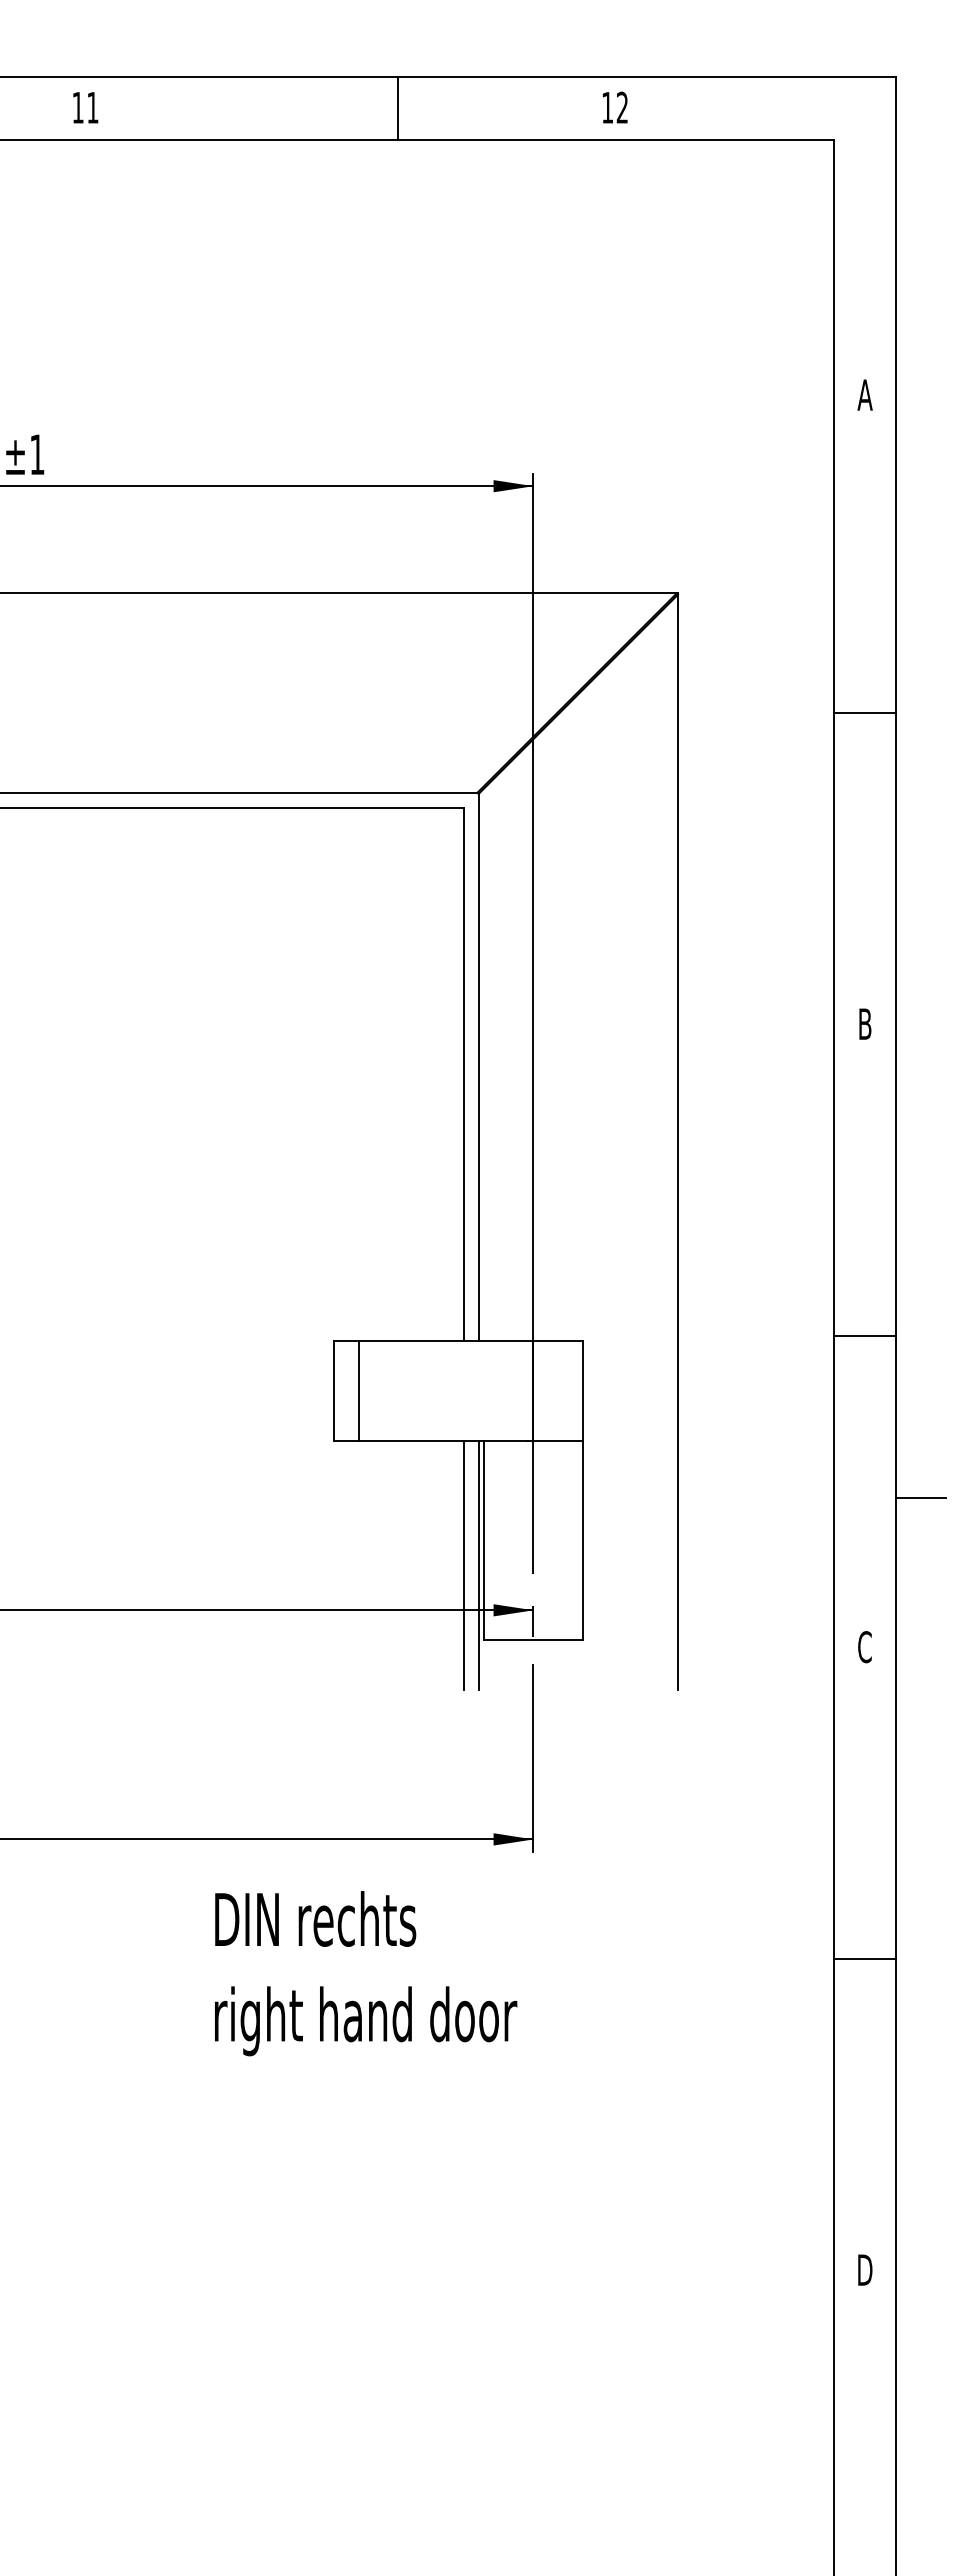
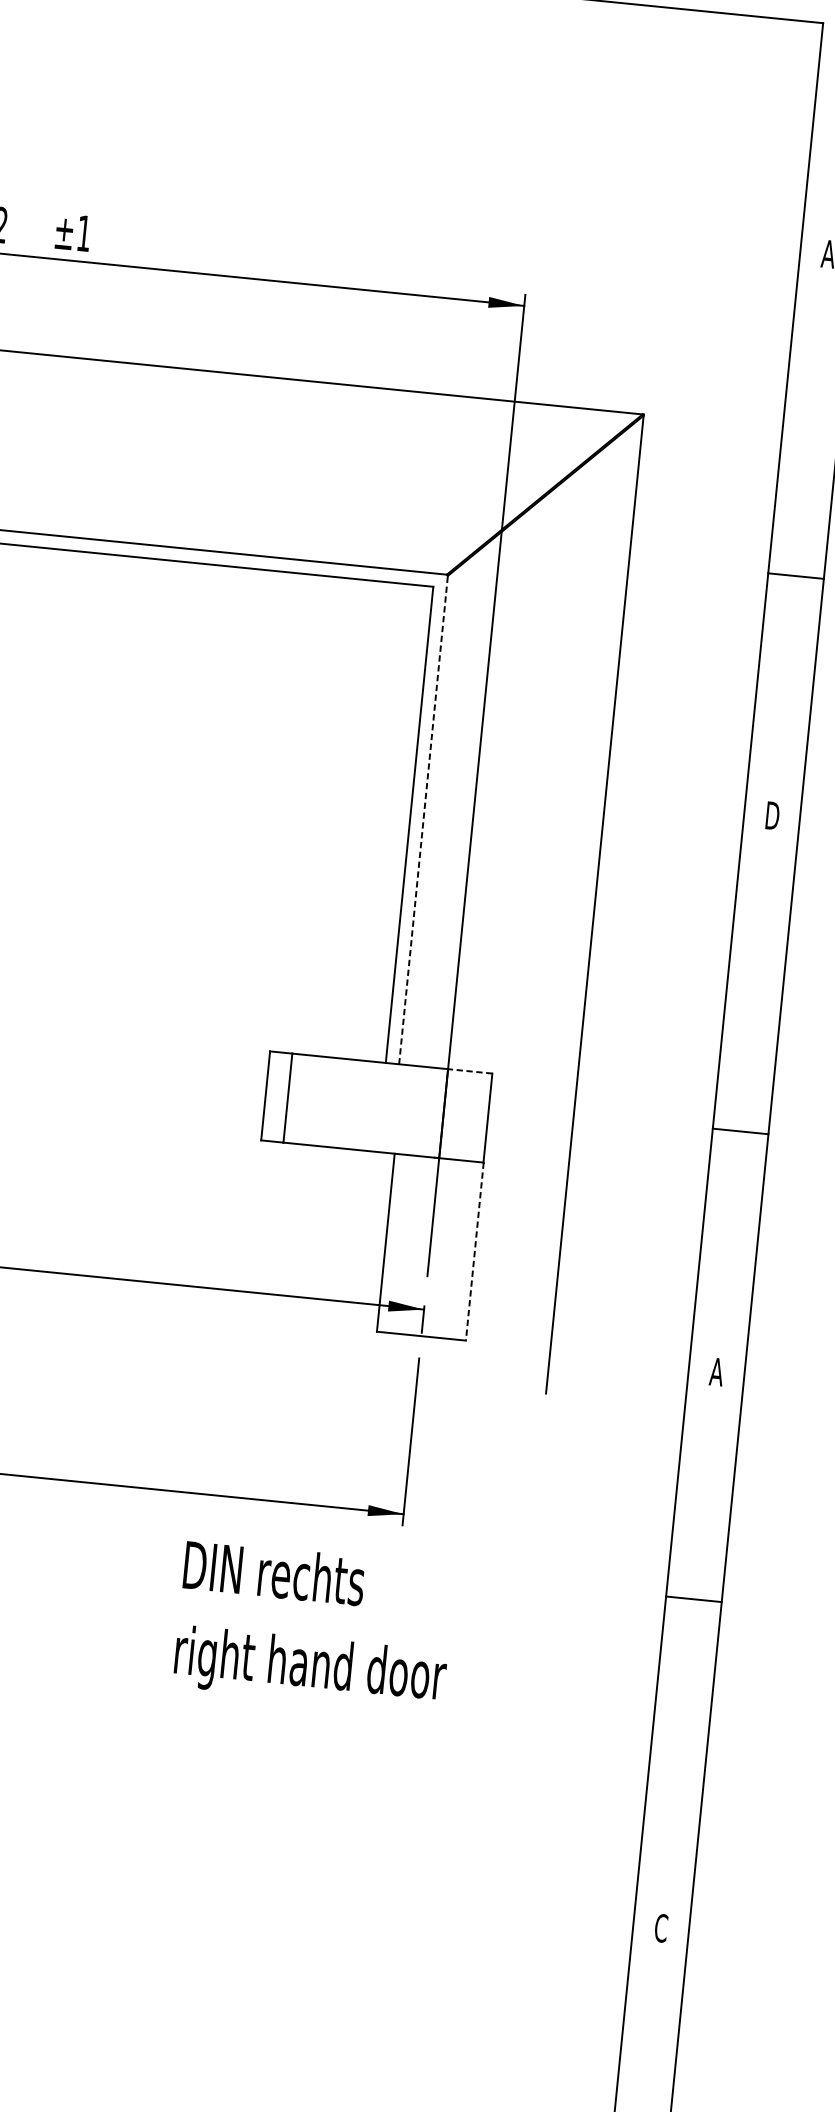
line: (864, 712) -> (795, 575), moved
text: (865, 1023) -> (772, 815), B -> D
line: (478, 1067) -> (423, 820), solid -> dashed
line: (864, 1335) -> (740, 1131), moved
line: (558, 1341) -> (470, 1071), solid -> dashed
line: (920, 1497) -> (779, 1243), removed
line: (583, 1540) -> (474, 1251), solid -> dashed
line: (463, 1564) -> (365, 1262), removed
line: (478, 1564) -> (379, 1263), removed
text: (864, 1647) -> (716, 1372), C -> A
line: (864, 1958) -> (693, 1599), moved
text: (366, 1973) -> (314, 1626), moved
text: (865, 2270) -> (661, 1928), D -> C

